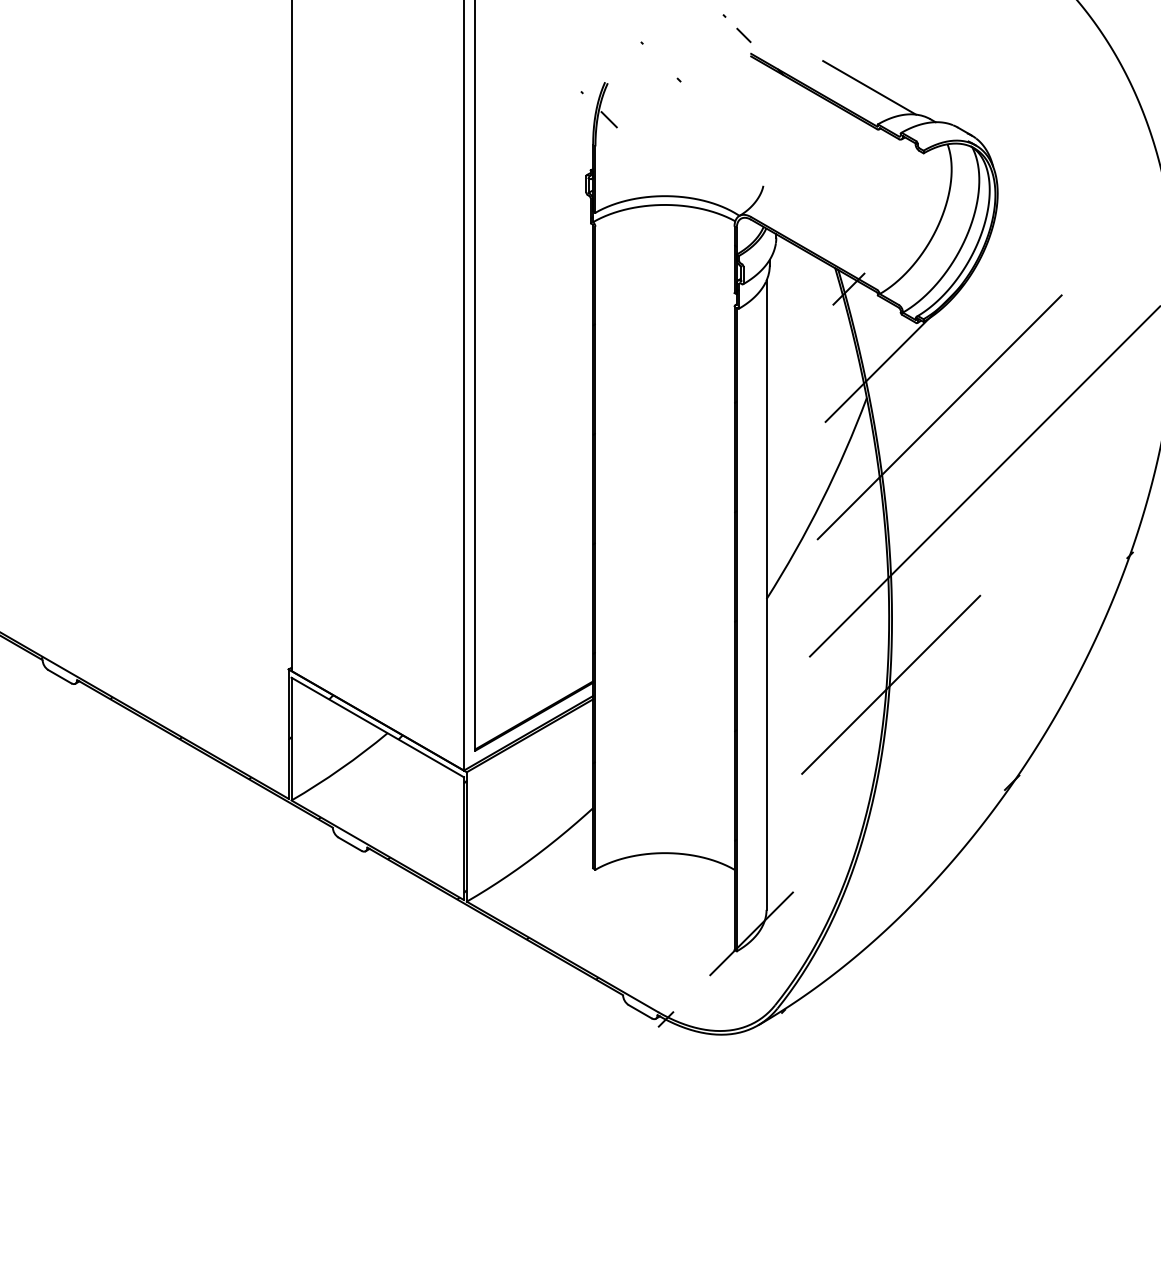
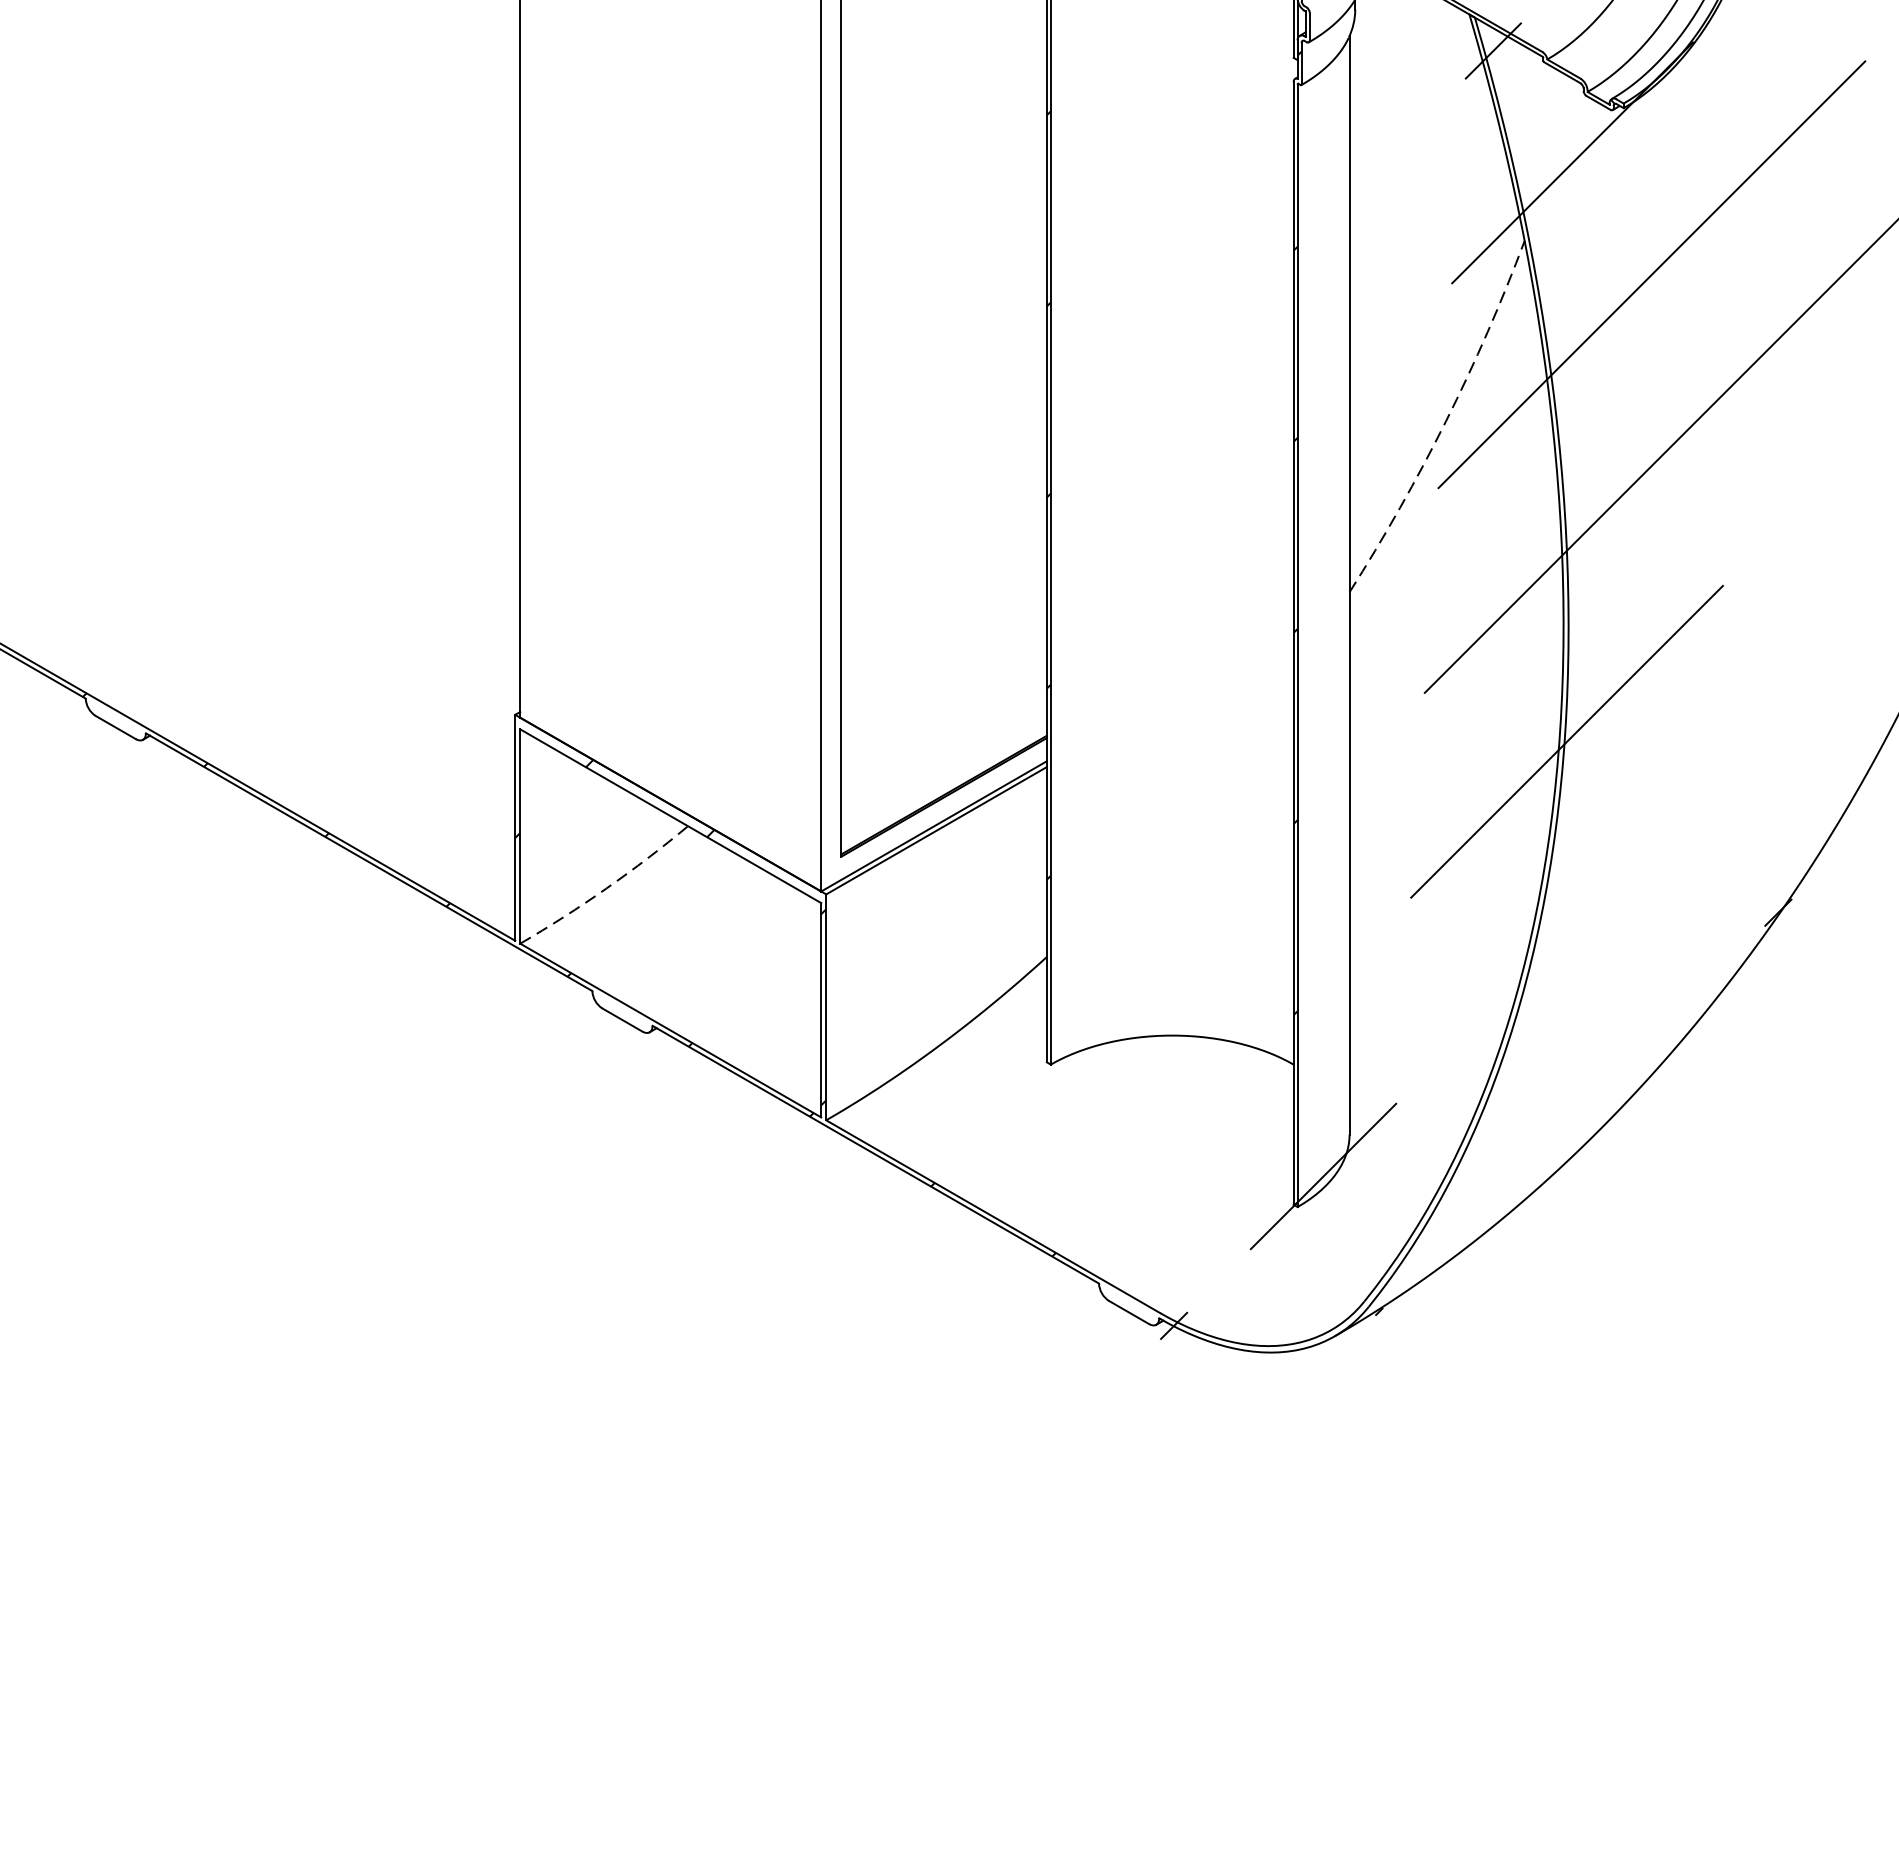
arc: (821, 501) -> (1445, 421), solid -> dashed
arc: (340, 768) -> (605, 887), solid -> dashed

